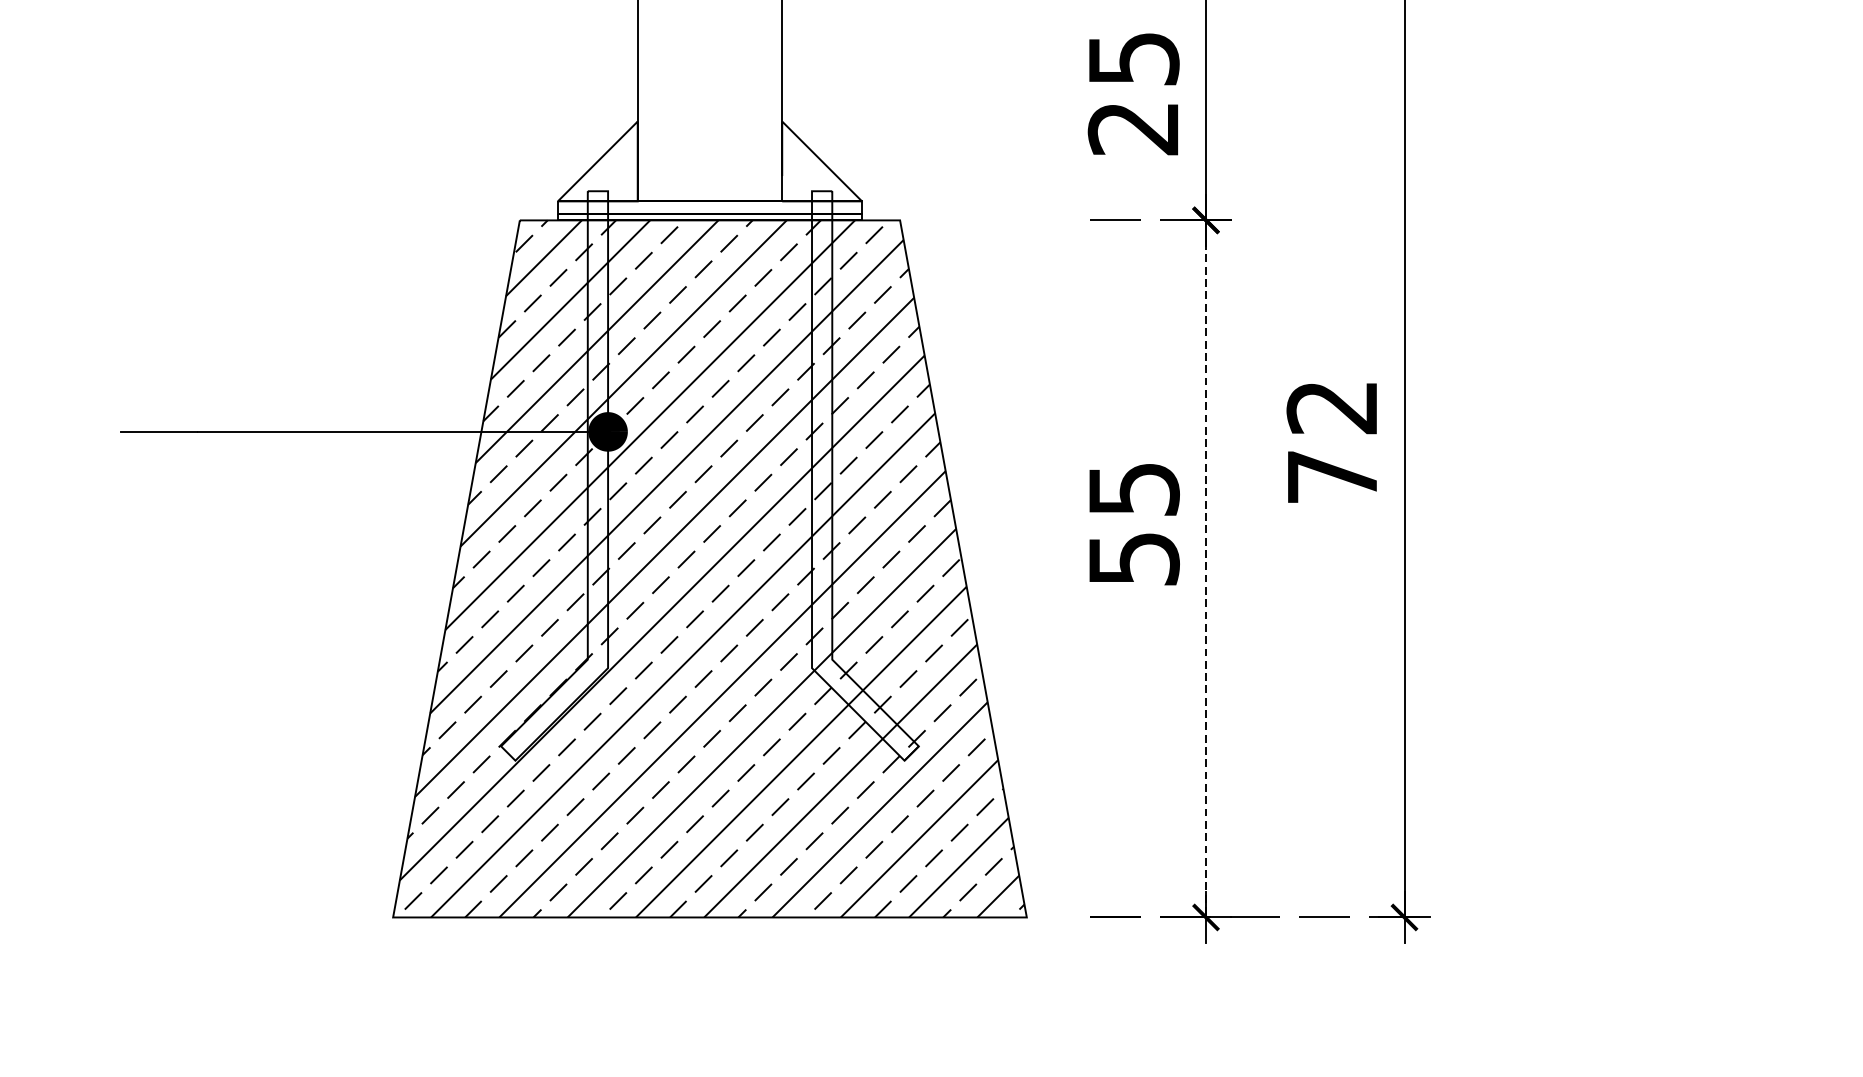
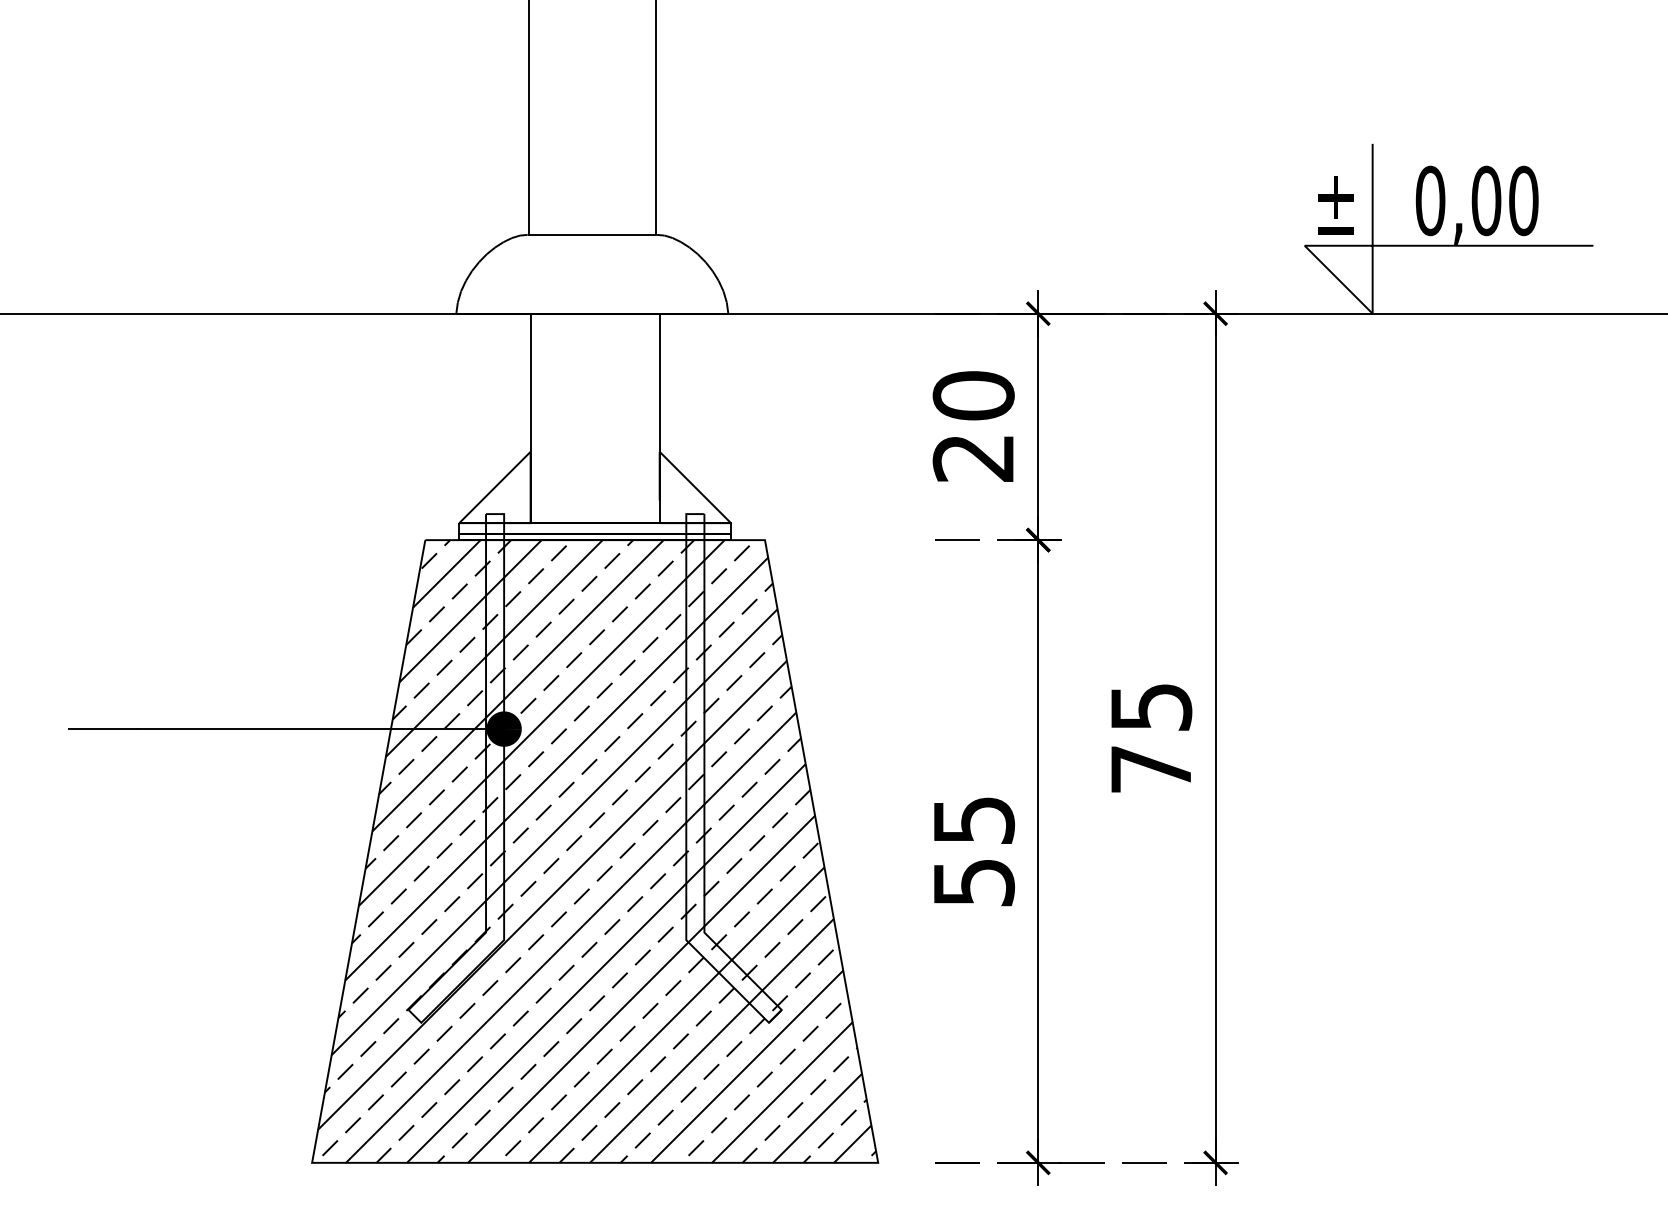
text: (1133, 58) -> (973, 395), 25 -> 20
text: (1332, 407) -> (1151, 707), 72 -> 75
text: (1134, 524) -> (974, 851), moved
line: (1206, 567) -> (1038, 850), dashed -> solid

